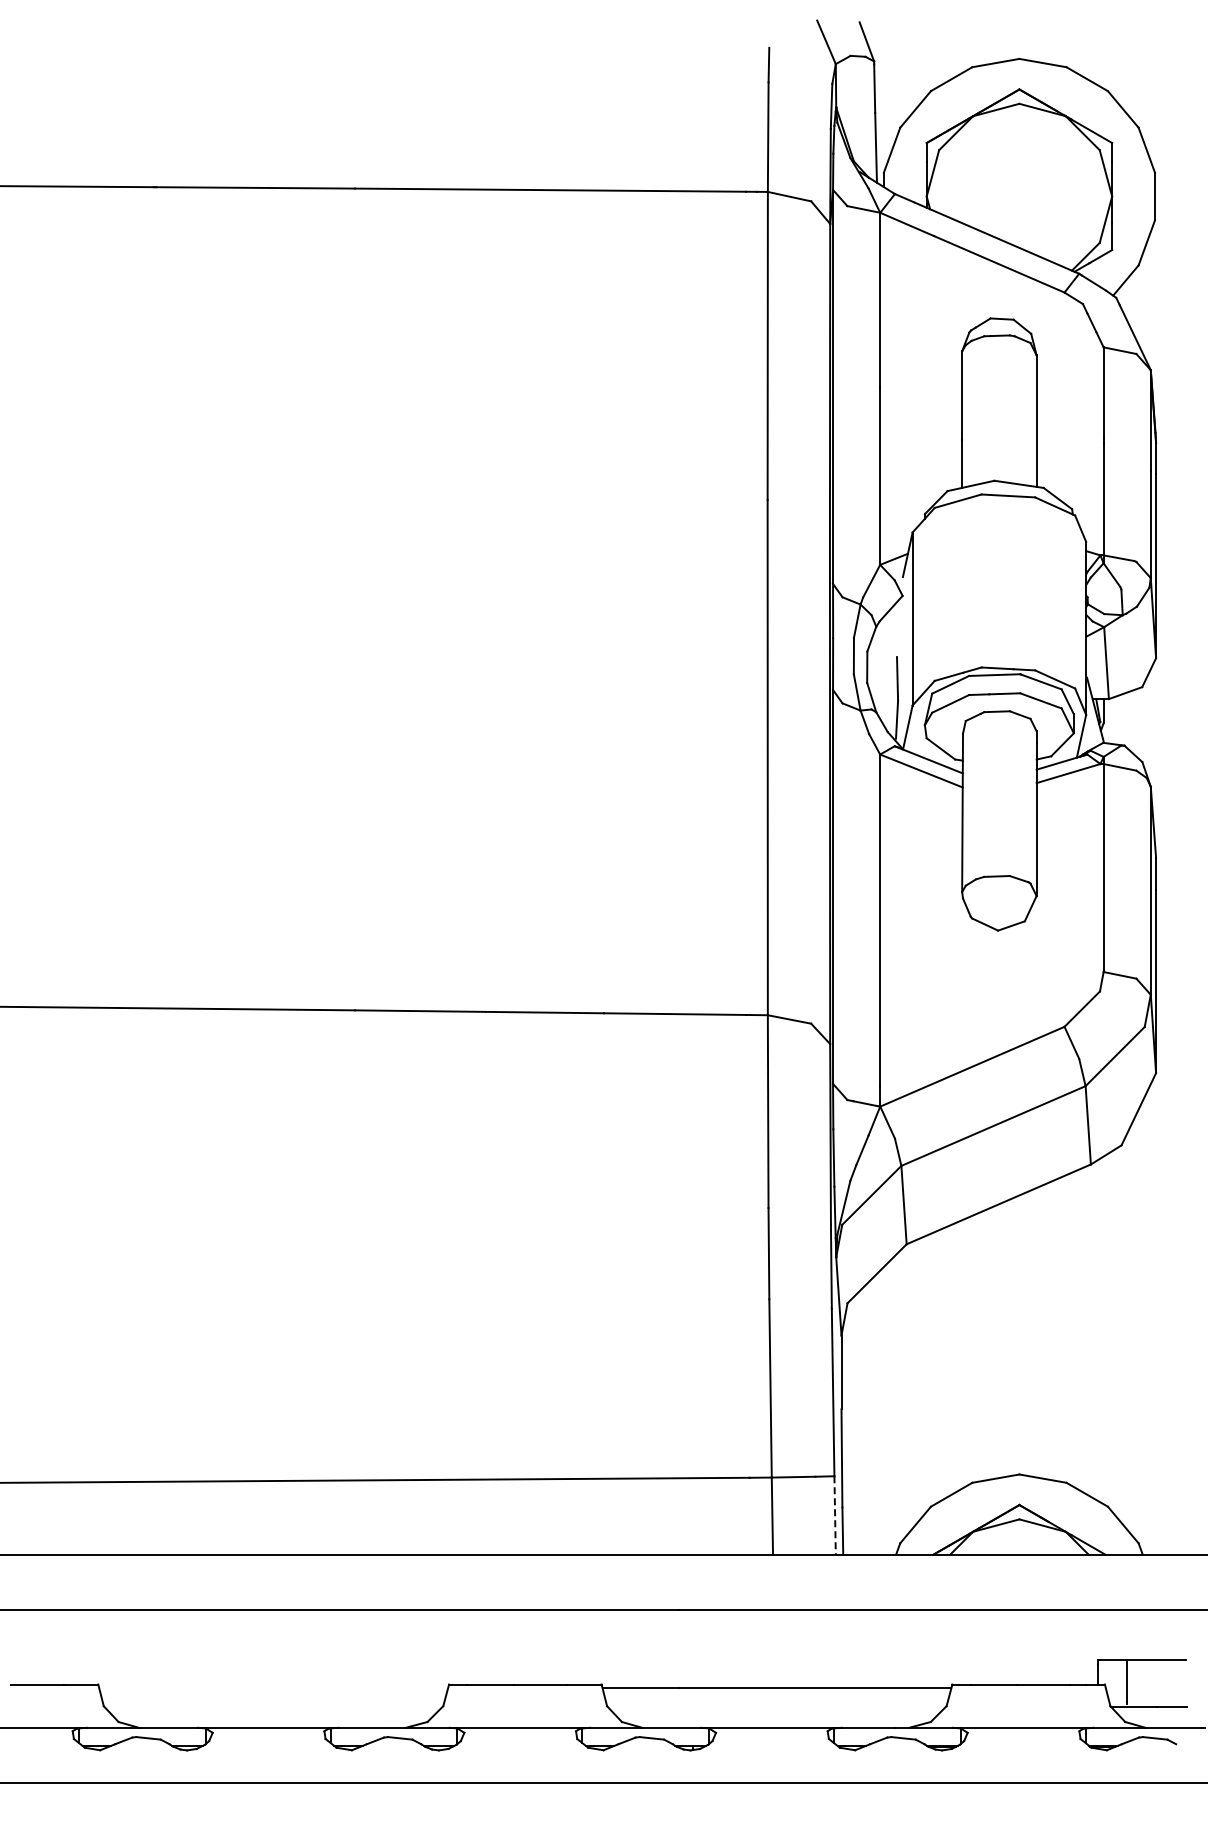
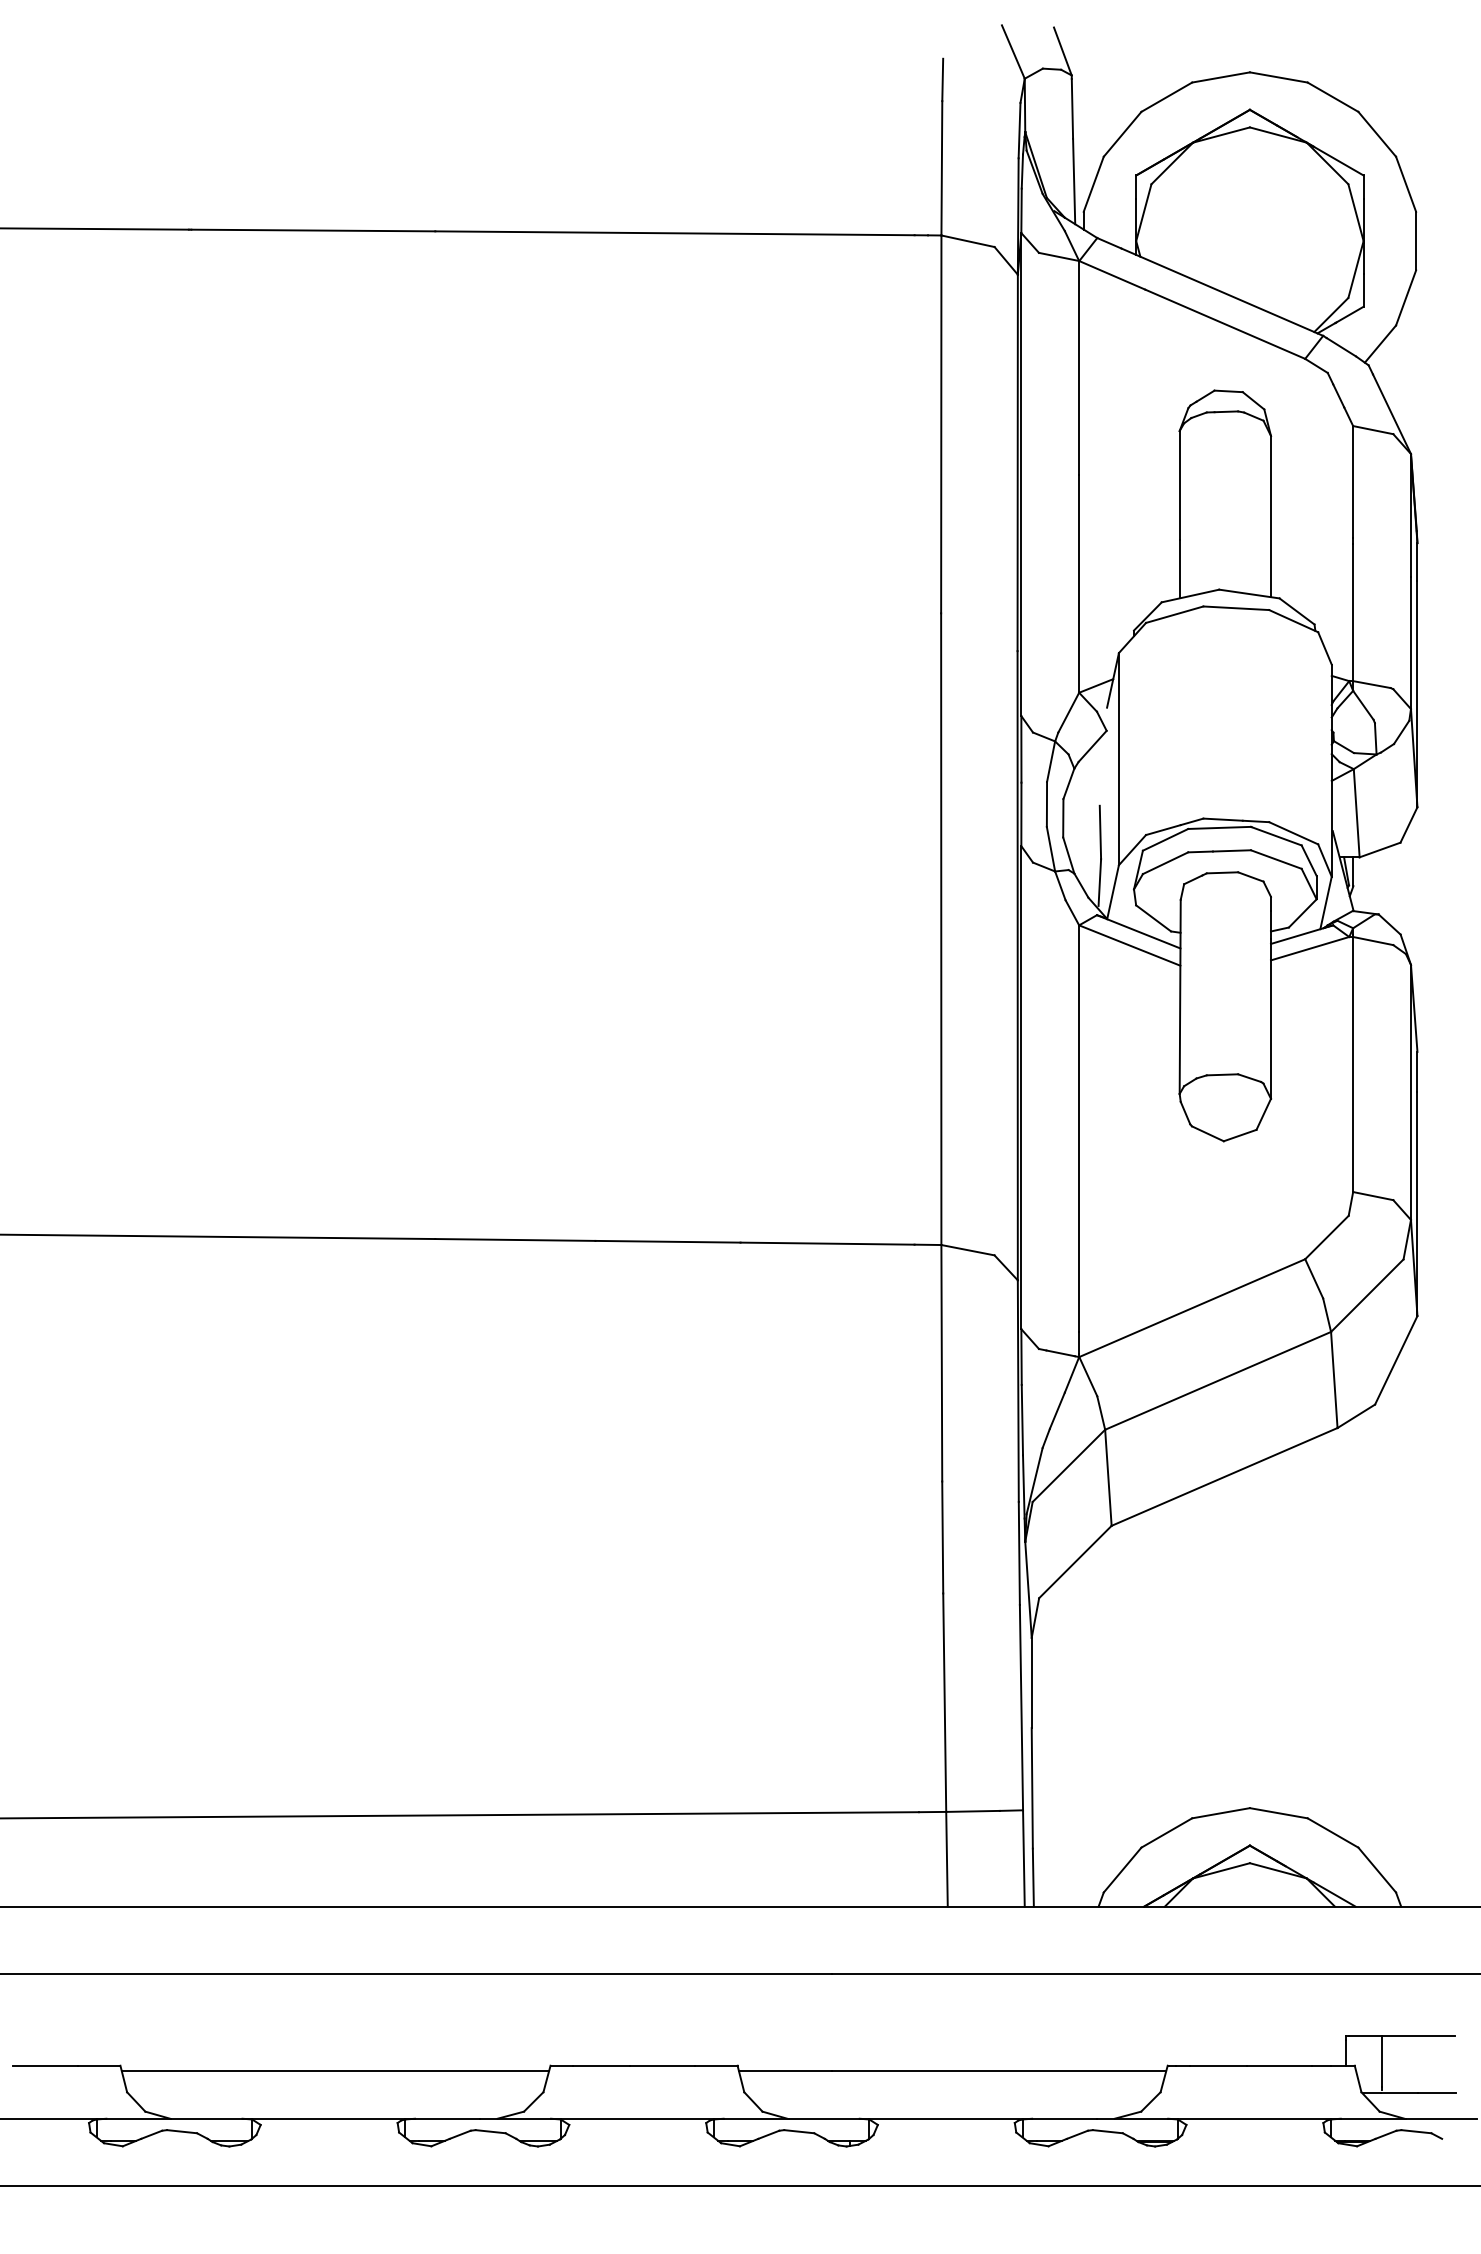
line: (835, 1516) -> (1024, 1859), dashed -> solid
line: (273, 1688) -> (335, 2070), added

